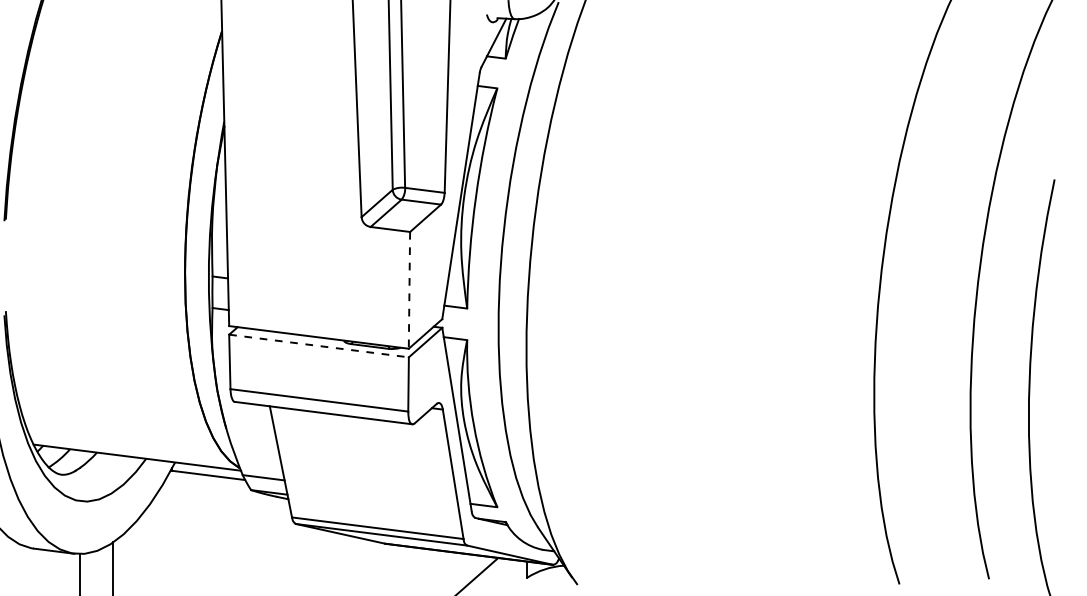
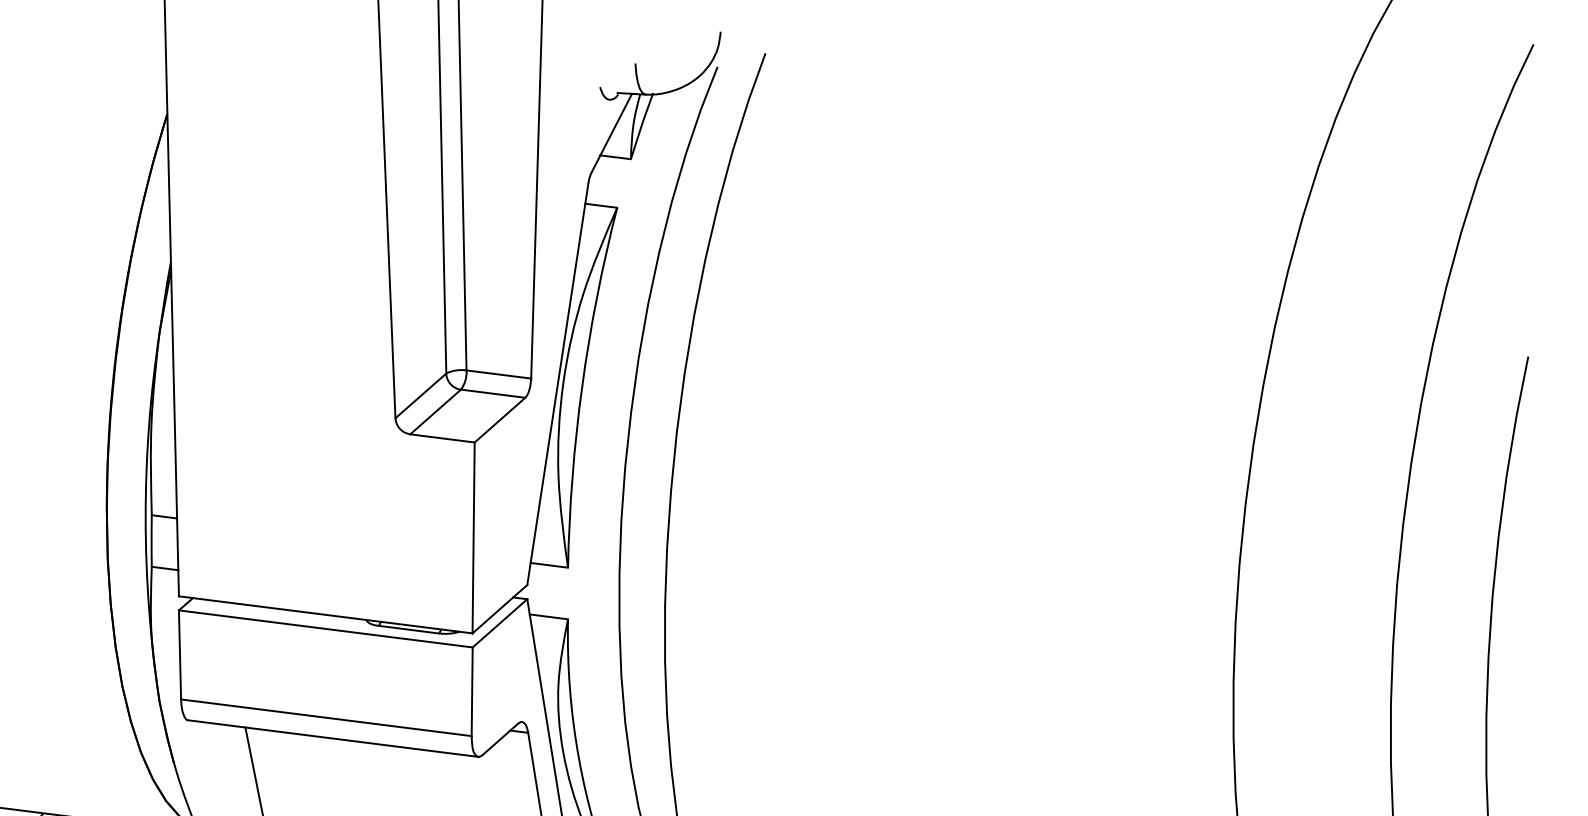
line: (409, 290) -> (473, 538), dashed -> solid
line: (319, 346) -> (326, 629), dashed -> solid

